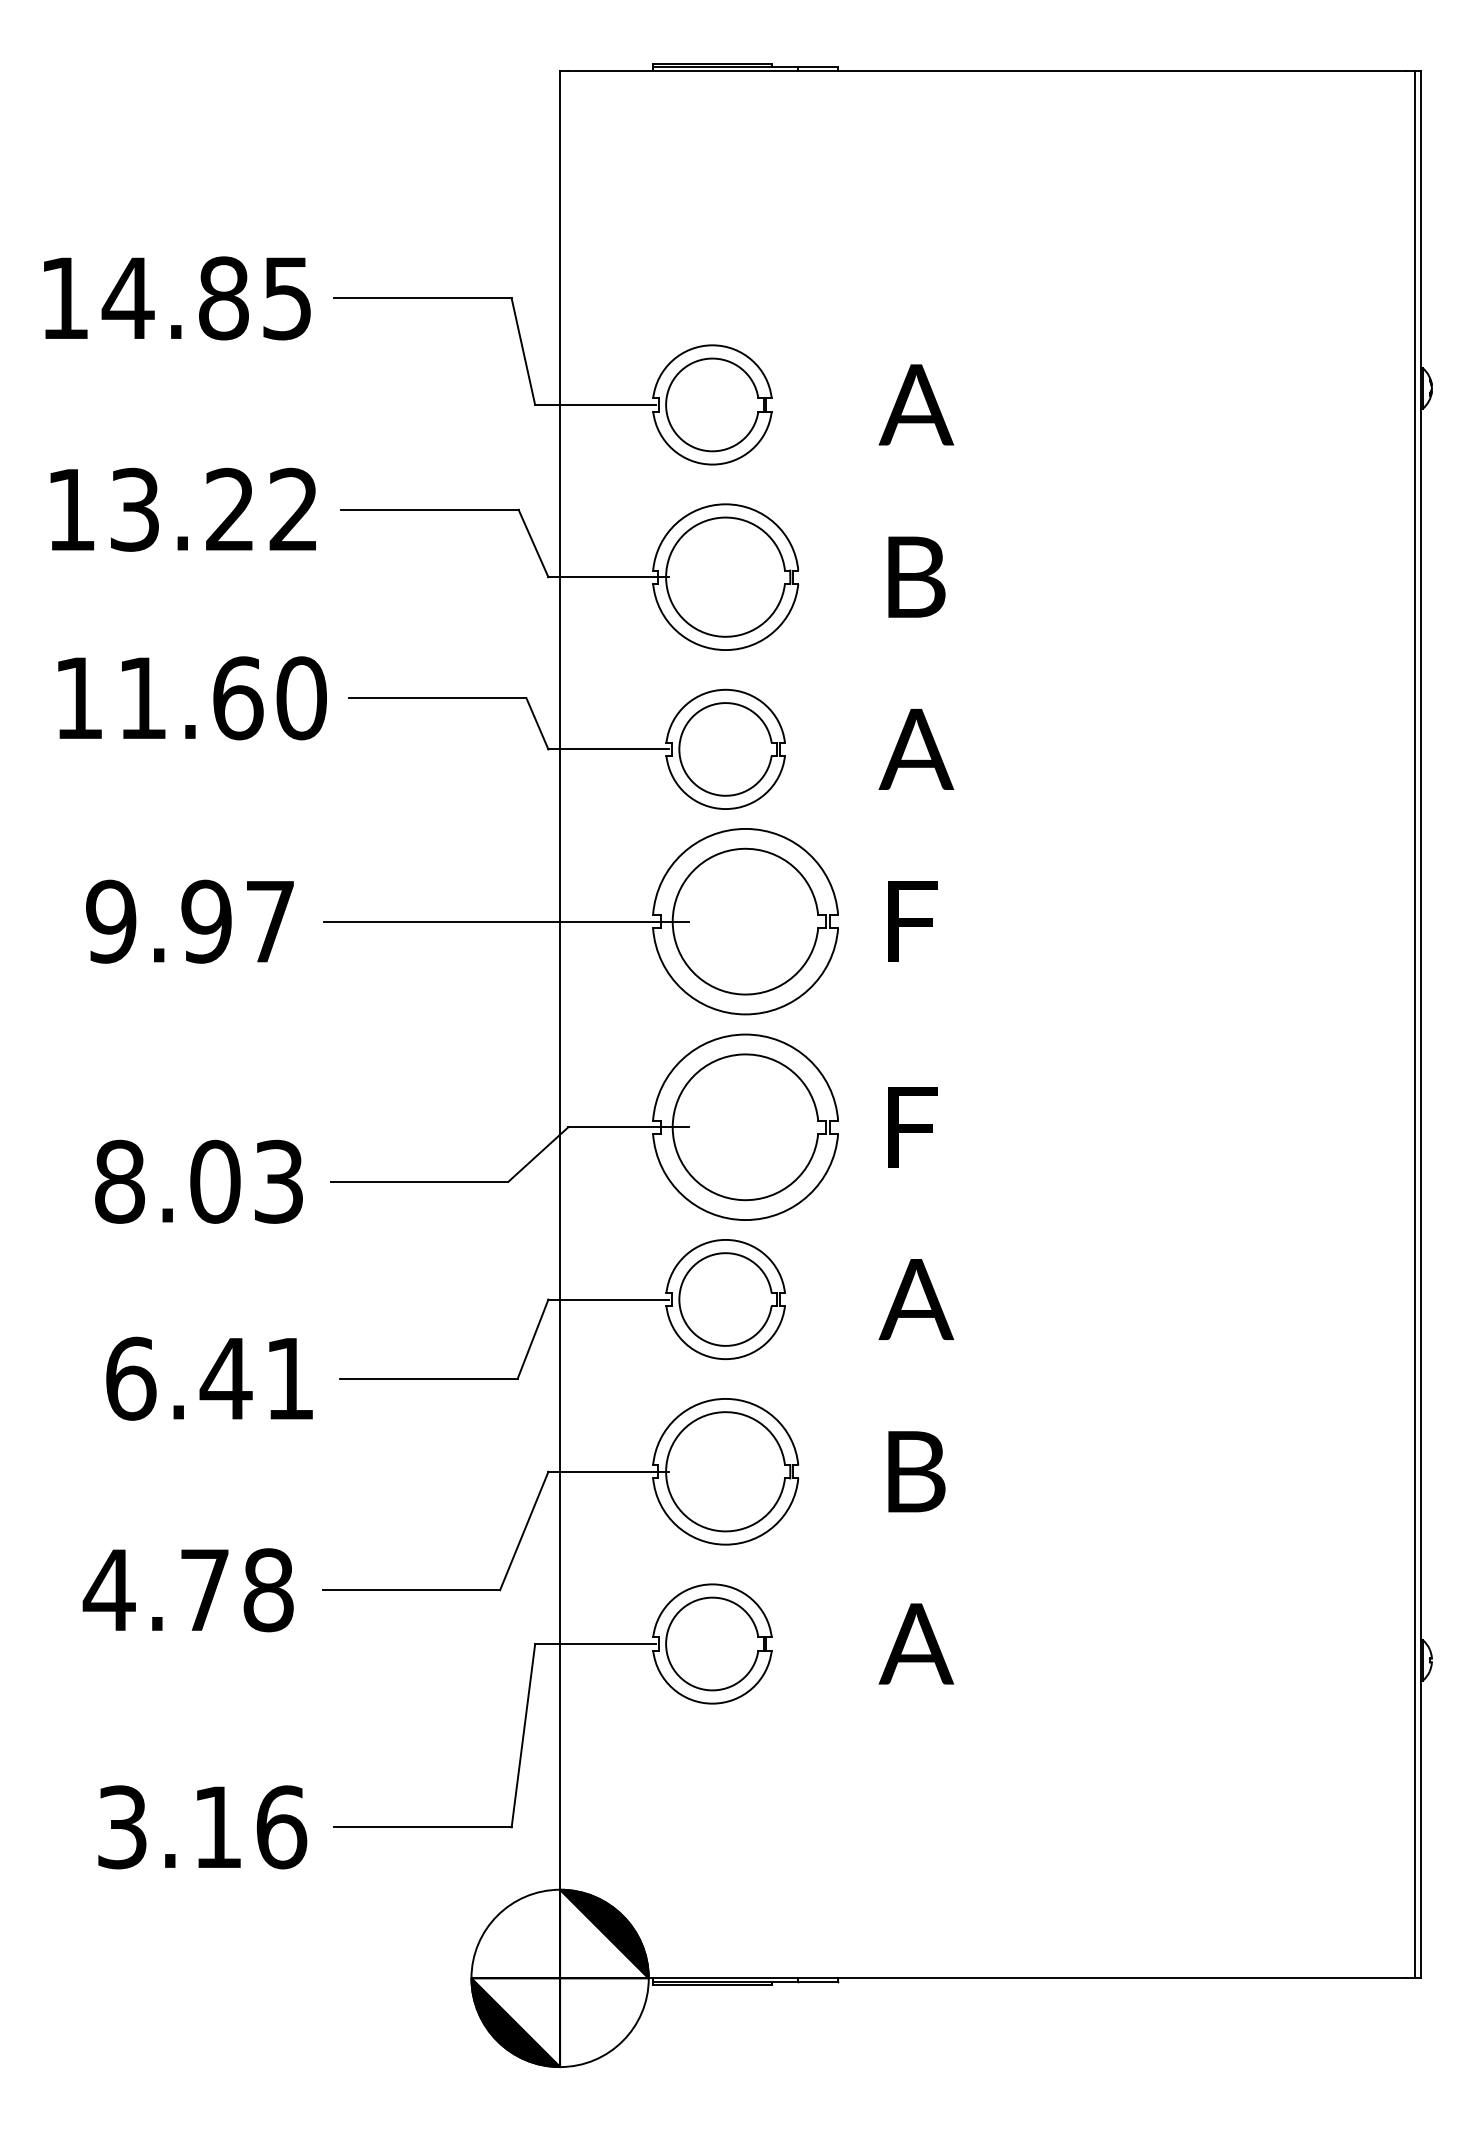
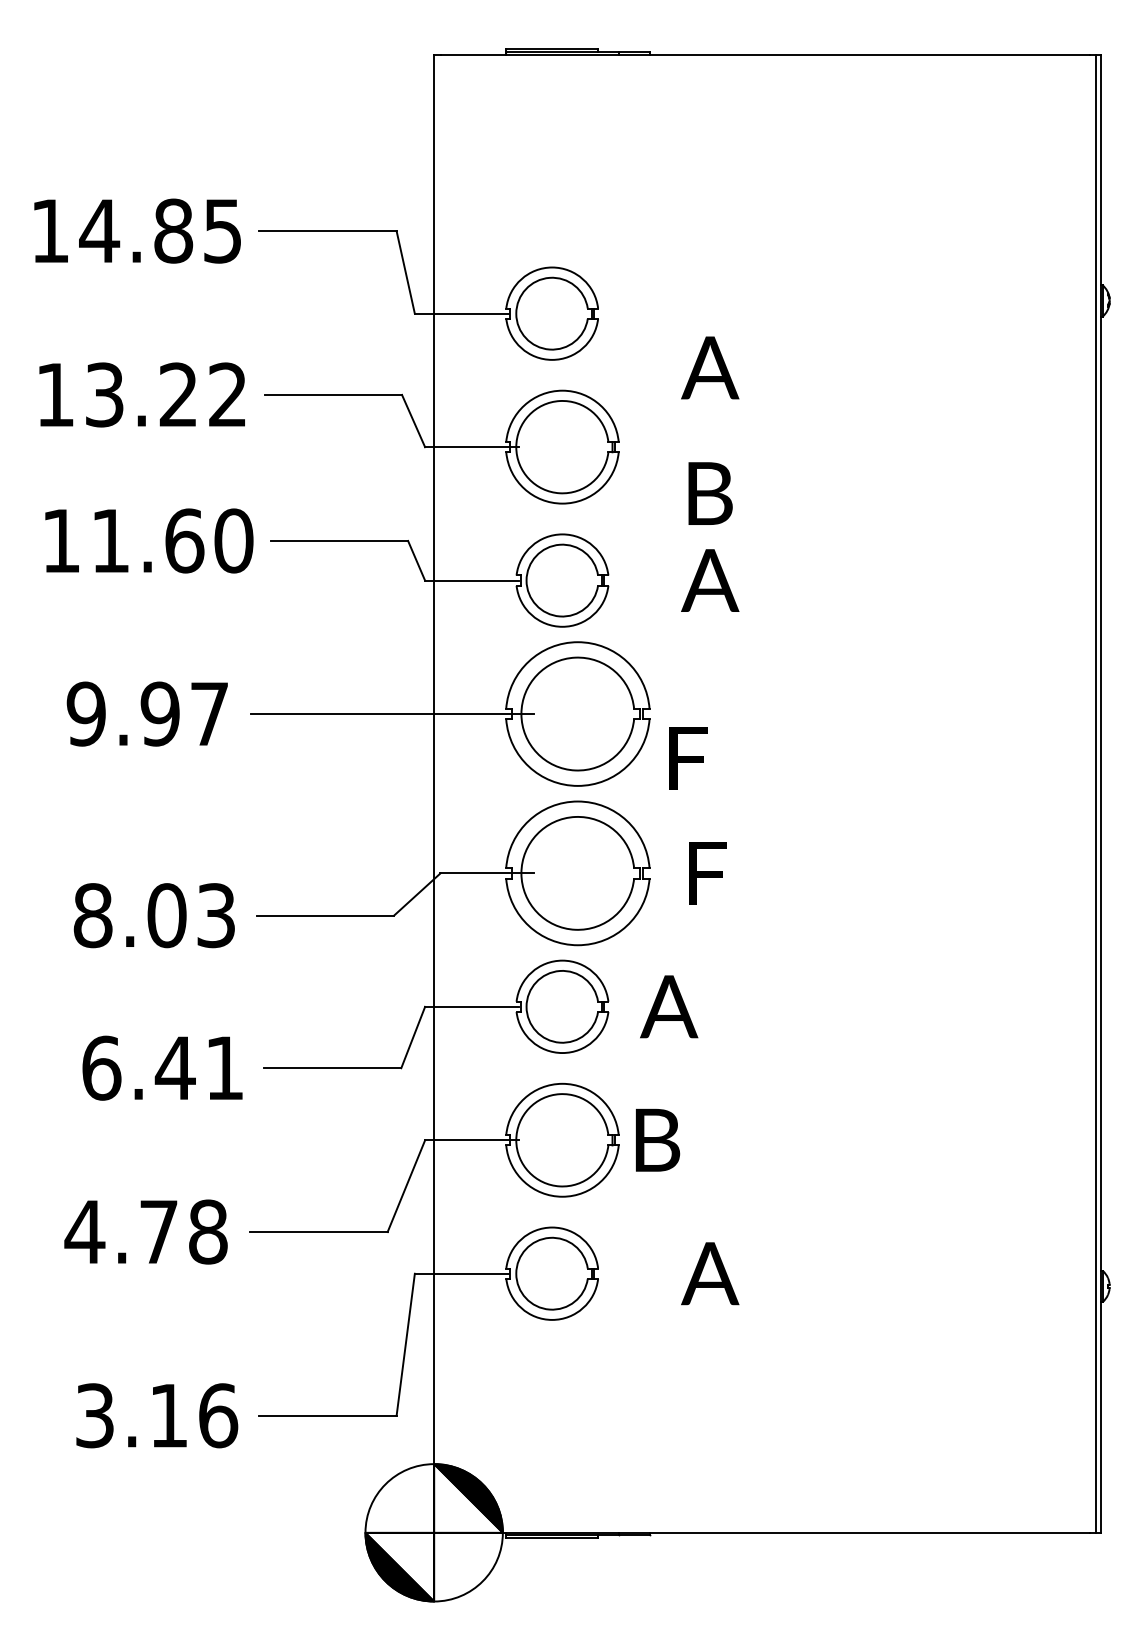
text: (916, 404) -> (710, 367), moved
text: (916, 576) -> (710, 493), moved
text: (912, 921) -> (687, 758), moved
text: (916, 1299) -> (669, 1006), moved
text: (916, 1471) -> (657, 1140), moved

